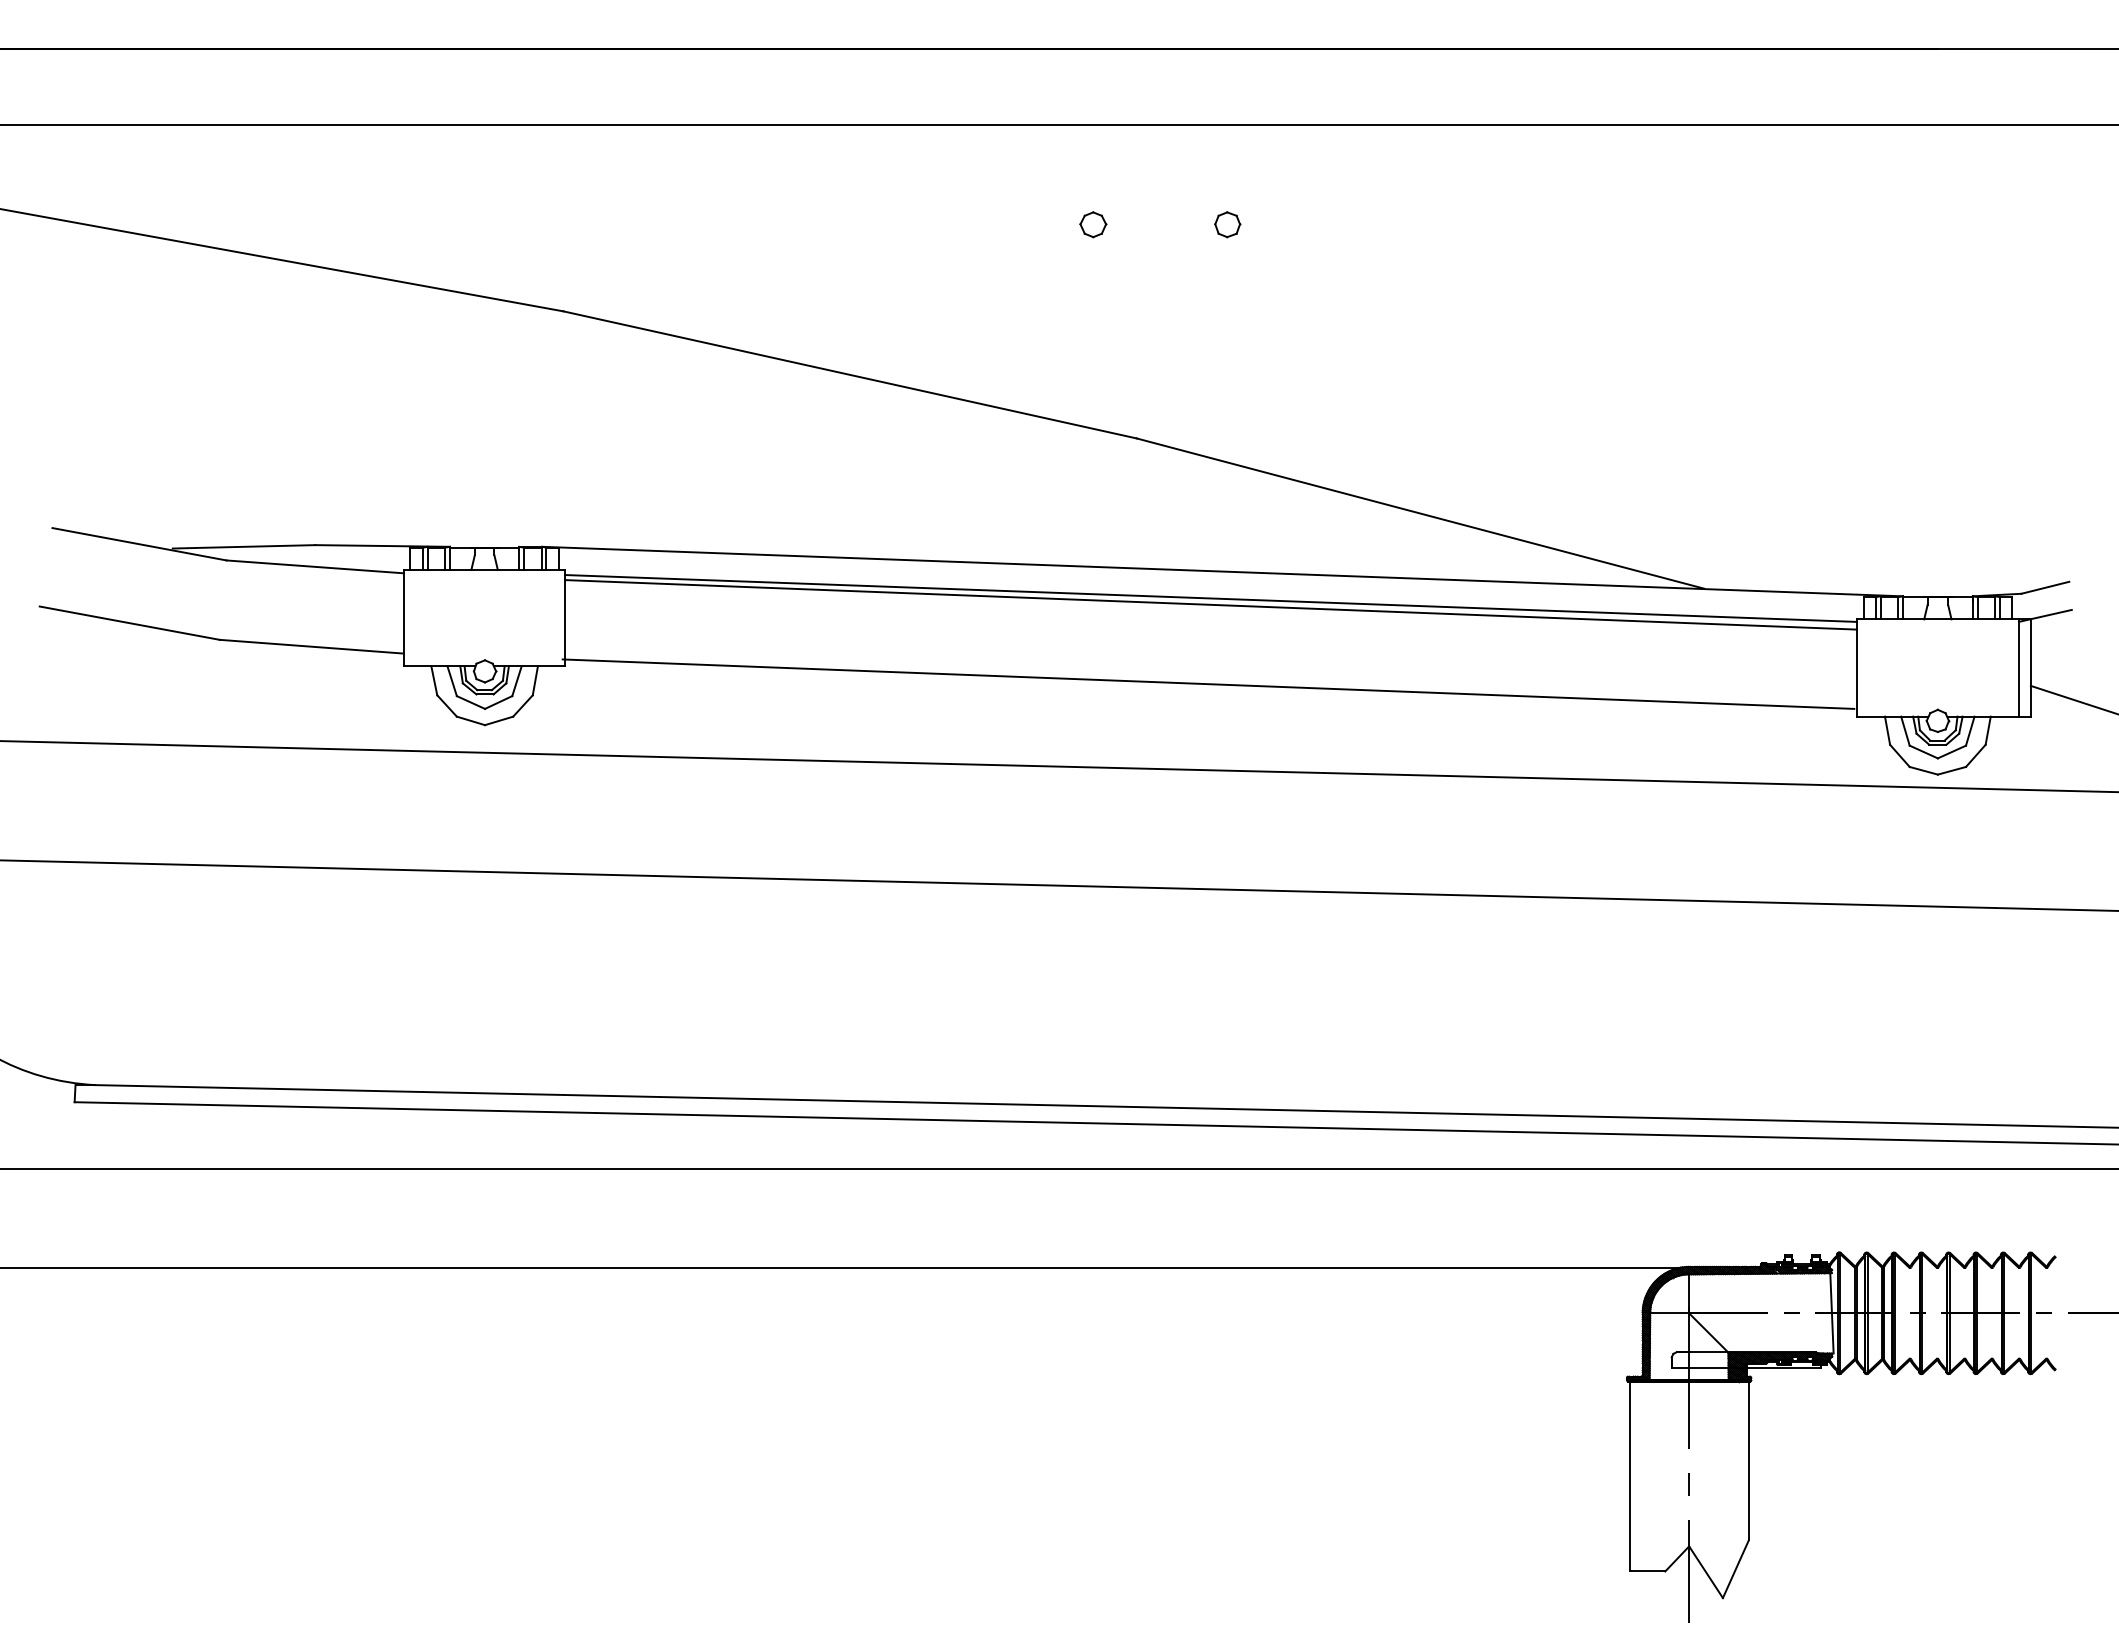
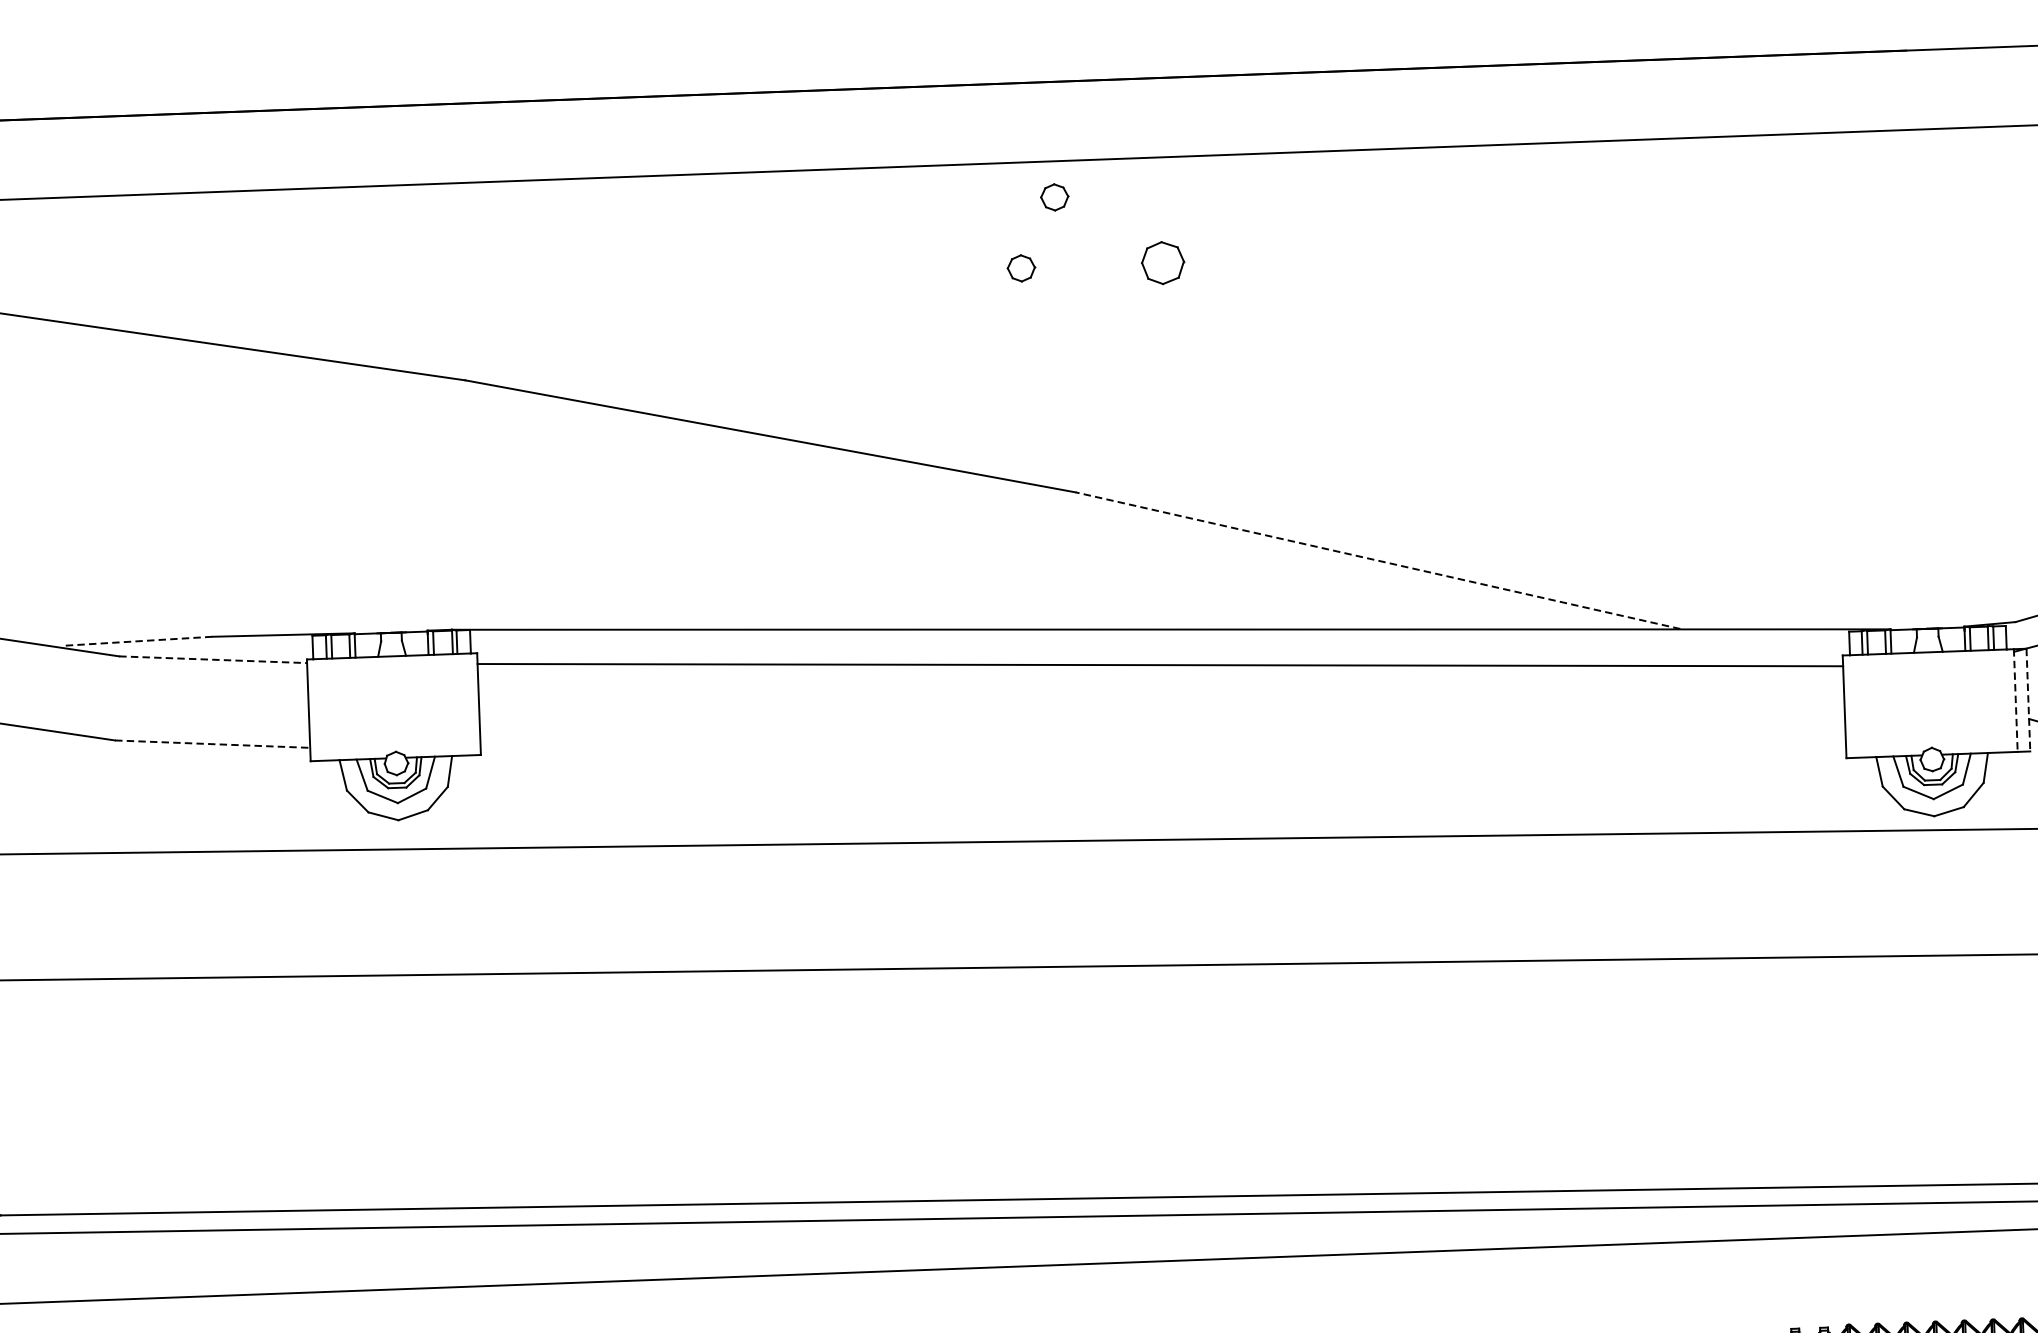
part: (1127, 158) -> (1054, 197), added
part: (1227, 224) -> (1163, 262), size x1.6
line: (1419, 513) -> (1376, 560), solid -> dashed
line: (243, 546) -> (136, 640), solid -> dashed
line: (315, 566) -> (213, 659), solid -> dashed
line: (1210, 598) -> (1159, 658), removed
line: (311, 646) -> (212, 743), solid -> dashed
line: (2018, 668) -> (2015, 701), solid -> dashed
line: (2030, 668) -> (2028, 700), solid -> dashed
line: (1208, 683) -> (1160, 748), removed

